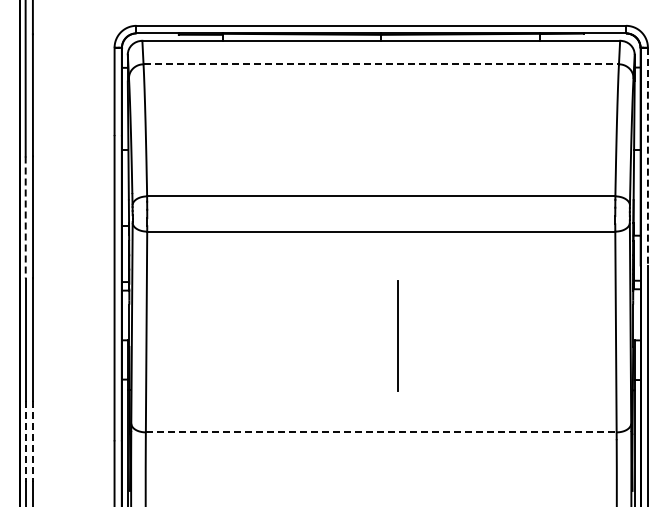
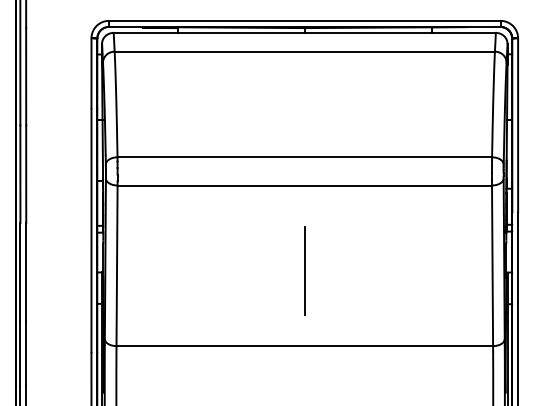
line: (381, 64) -> (304, 51), dashed -> solid
line: (647, 156) -> (517, 125), dashed -> solid
line: (25, 218) -> (20, 175), dashed -> solid
line: (397, 335) -> (304, 270), moved
line: (381, 432) -> (304, 346), dashed -> solid
line: (25, 441) -> (20, 353), dashed -> solid
line: (33, 441) -> (26, 353), dashed -> solid

